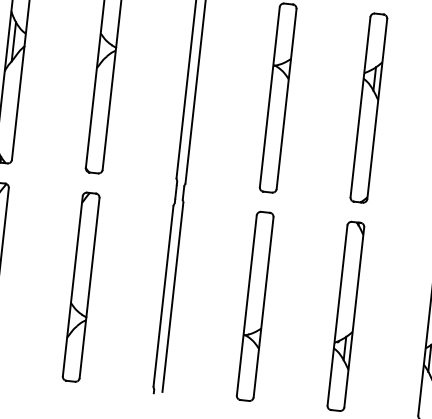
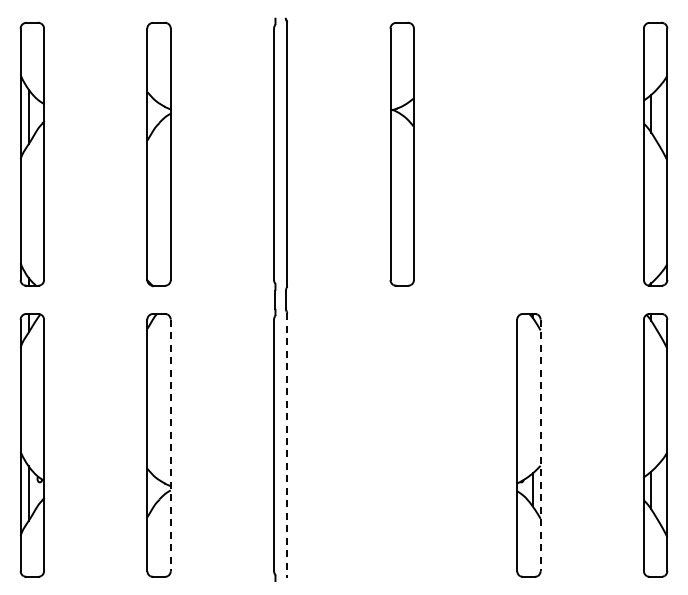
part: (368, 107) -> (528, 153), removed
line: (89, 288) -> (170, 445), solid -> dashed
line: (173, 297) -> (287, 445), solid -> dashed
part: (254, 306) -> (401, 445), removed
line: (354, 317) -> (540, 445), solid -> dashed

